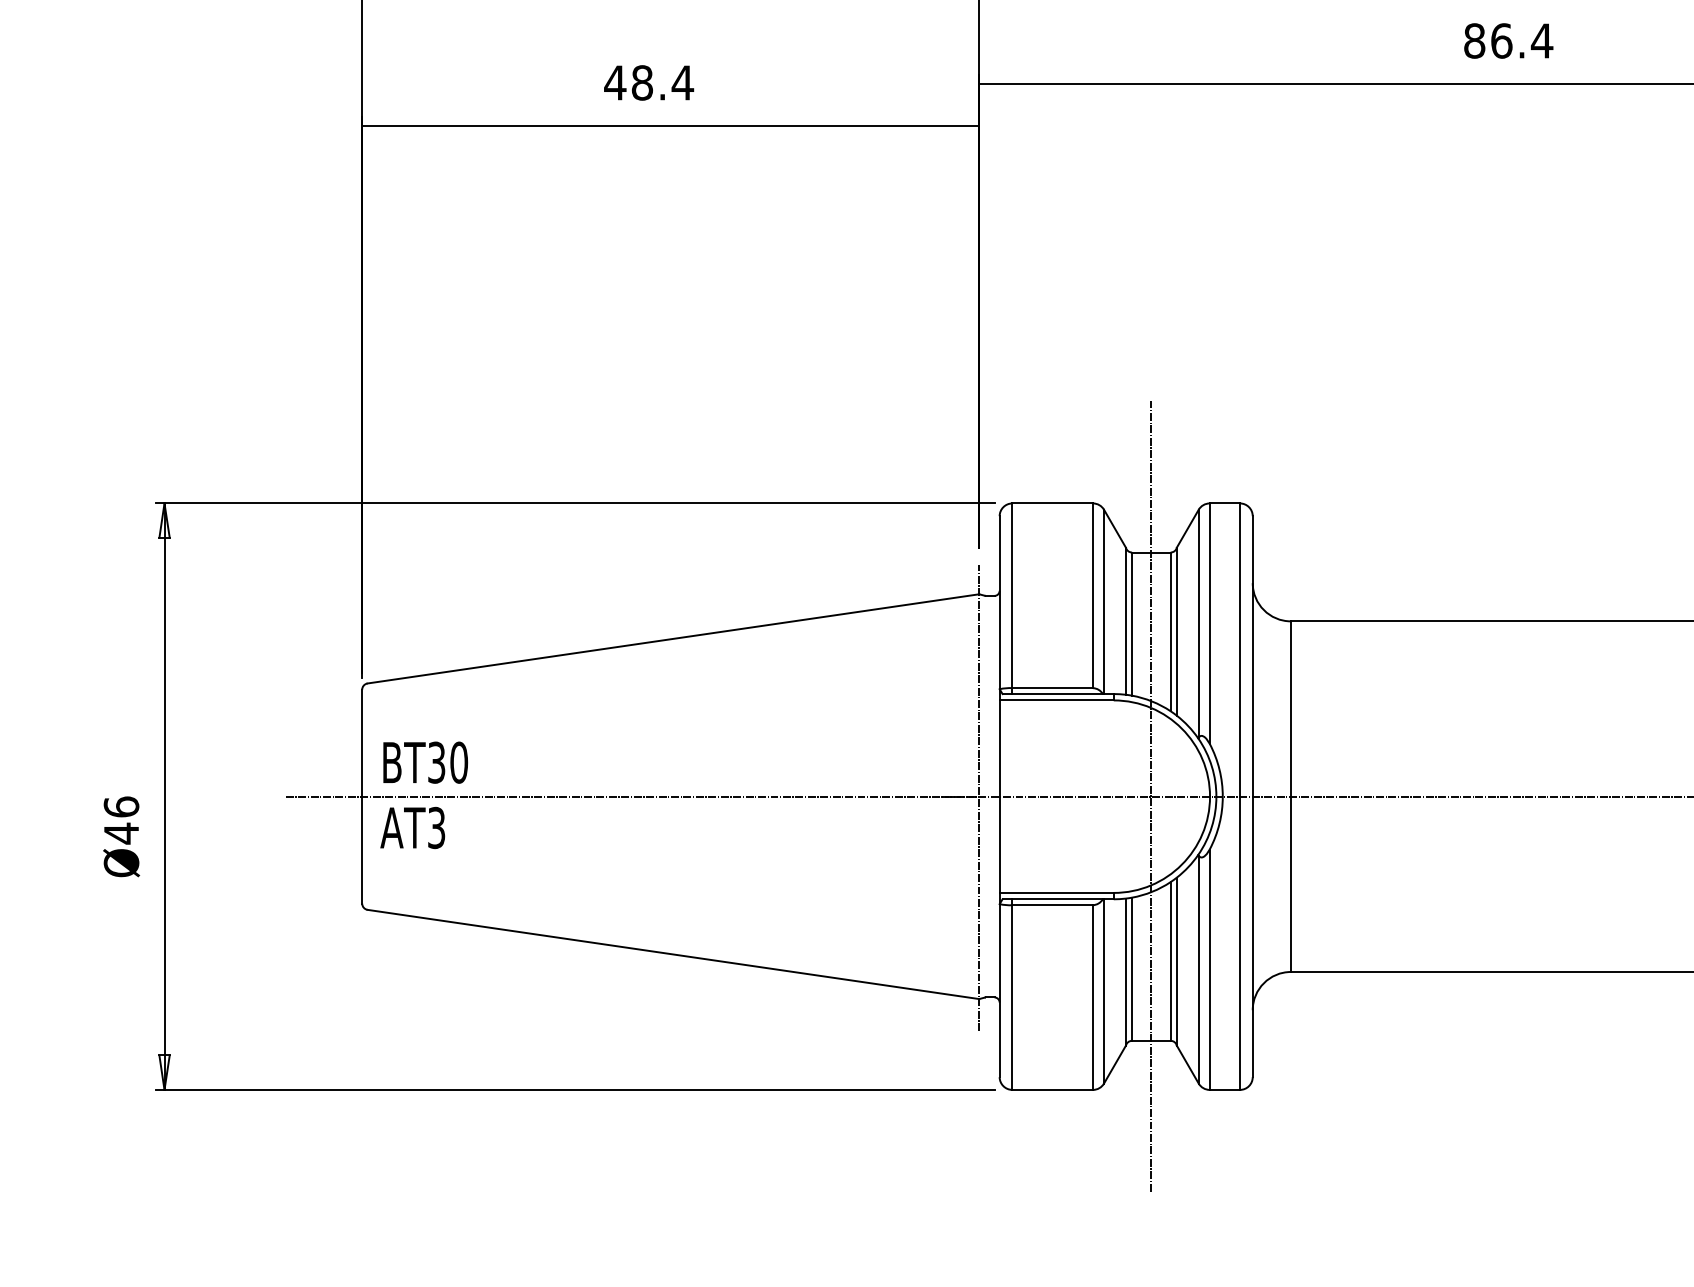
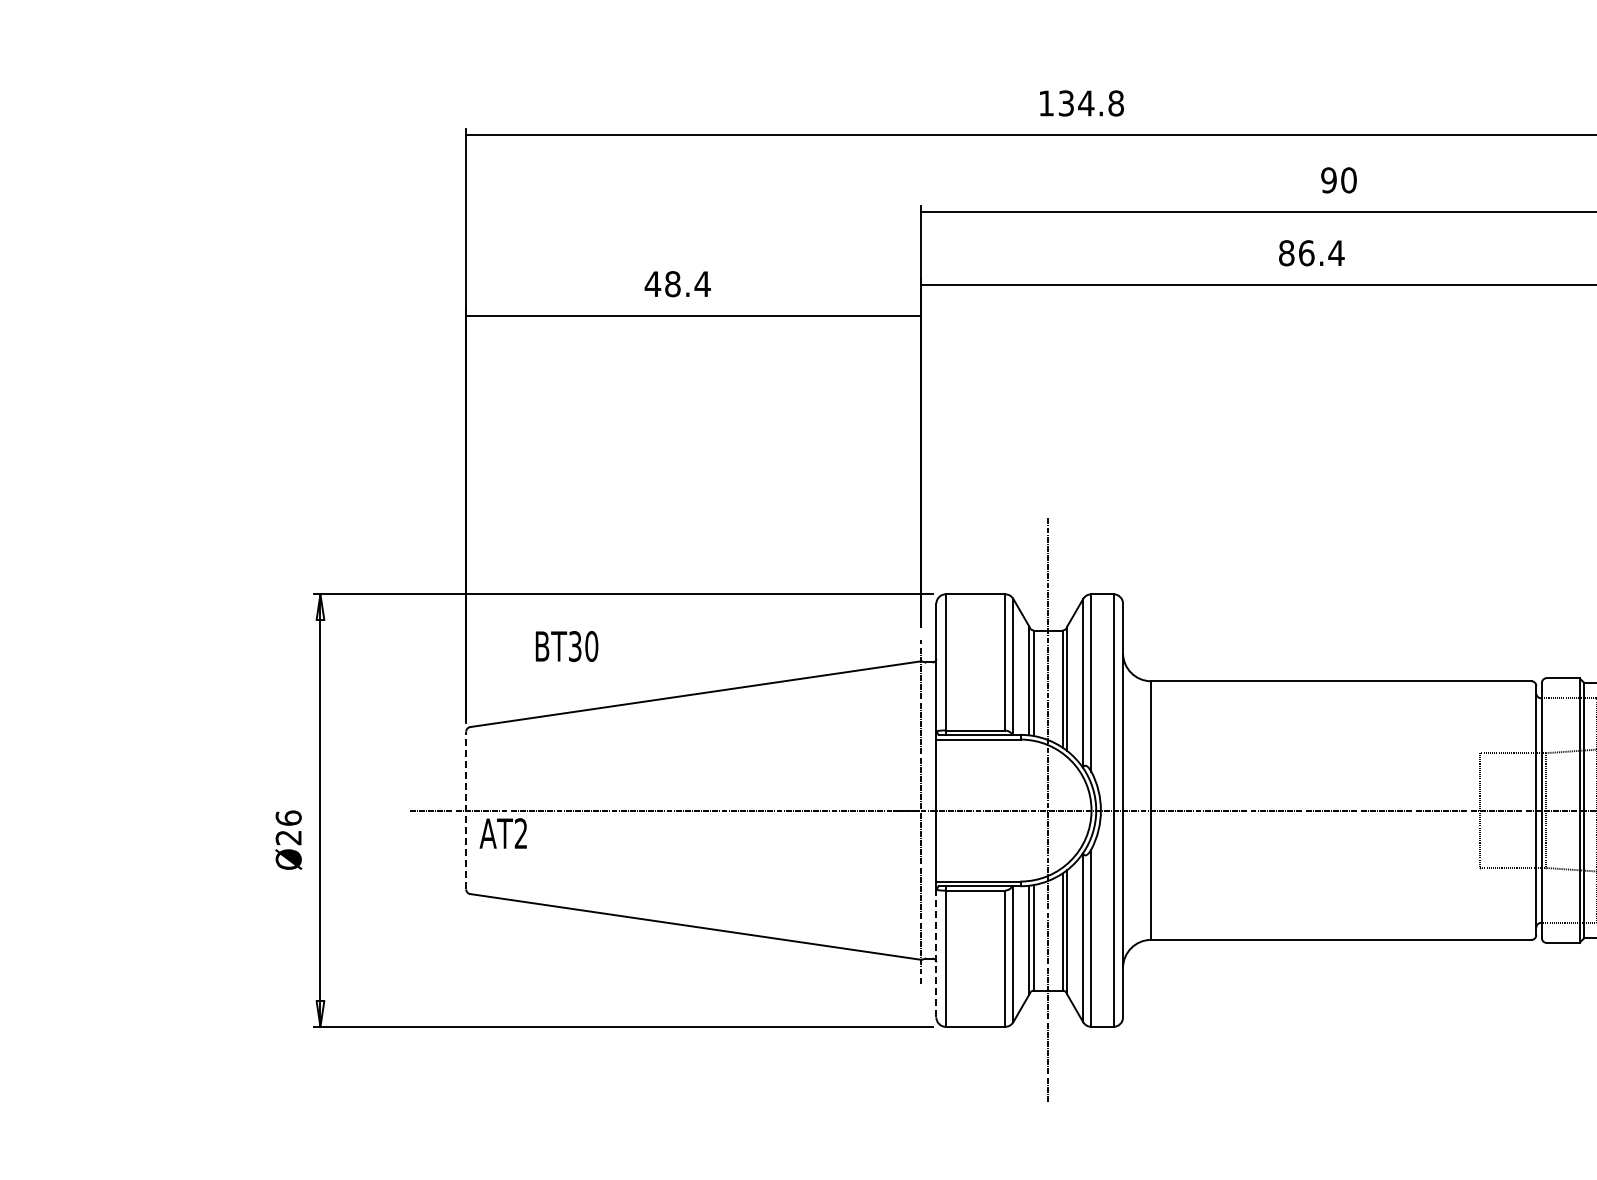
text: (424, 762) -> (566, 646), moved
line: (362, 796) -> (466, 810), solid -> dashed
text: (437, 827) -> (521, 833), AT3 -> AT2
text: (121, 833) -> (288, 837), Ø46 -> Ø26
line: (999, 990) -> (936, 953), solid -> dashed

